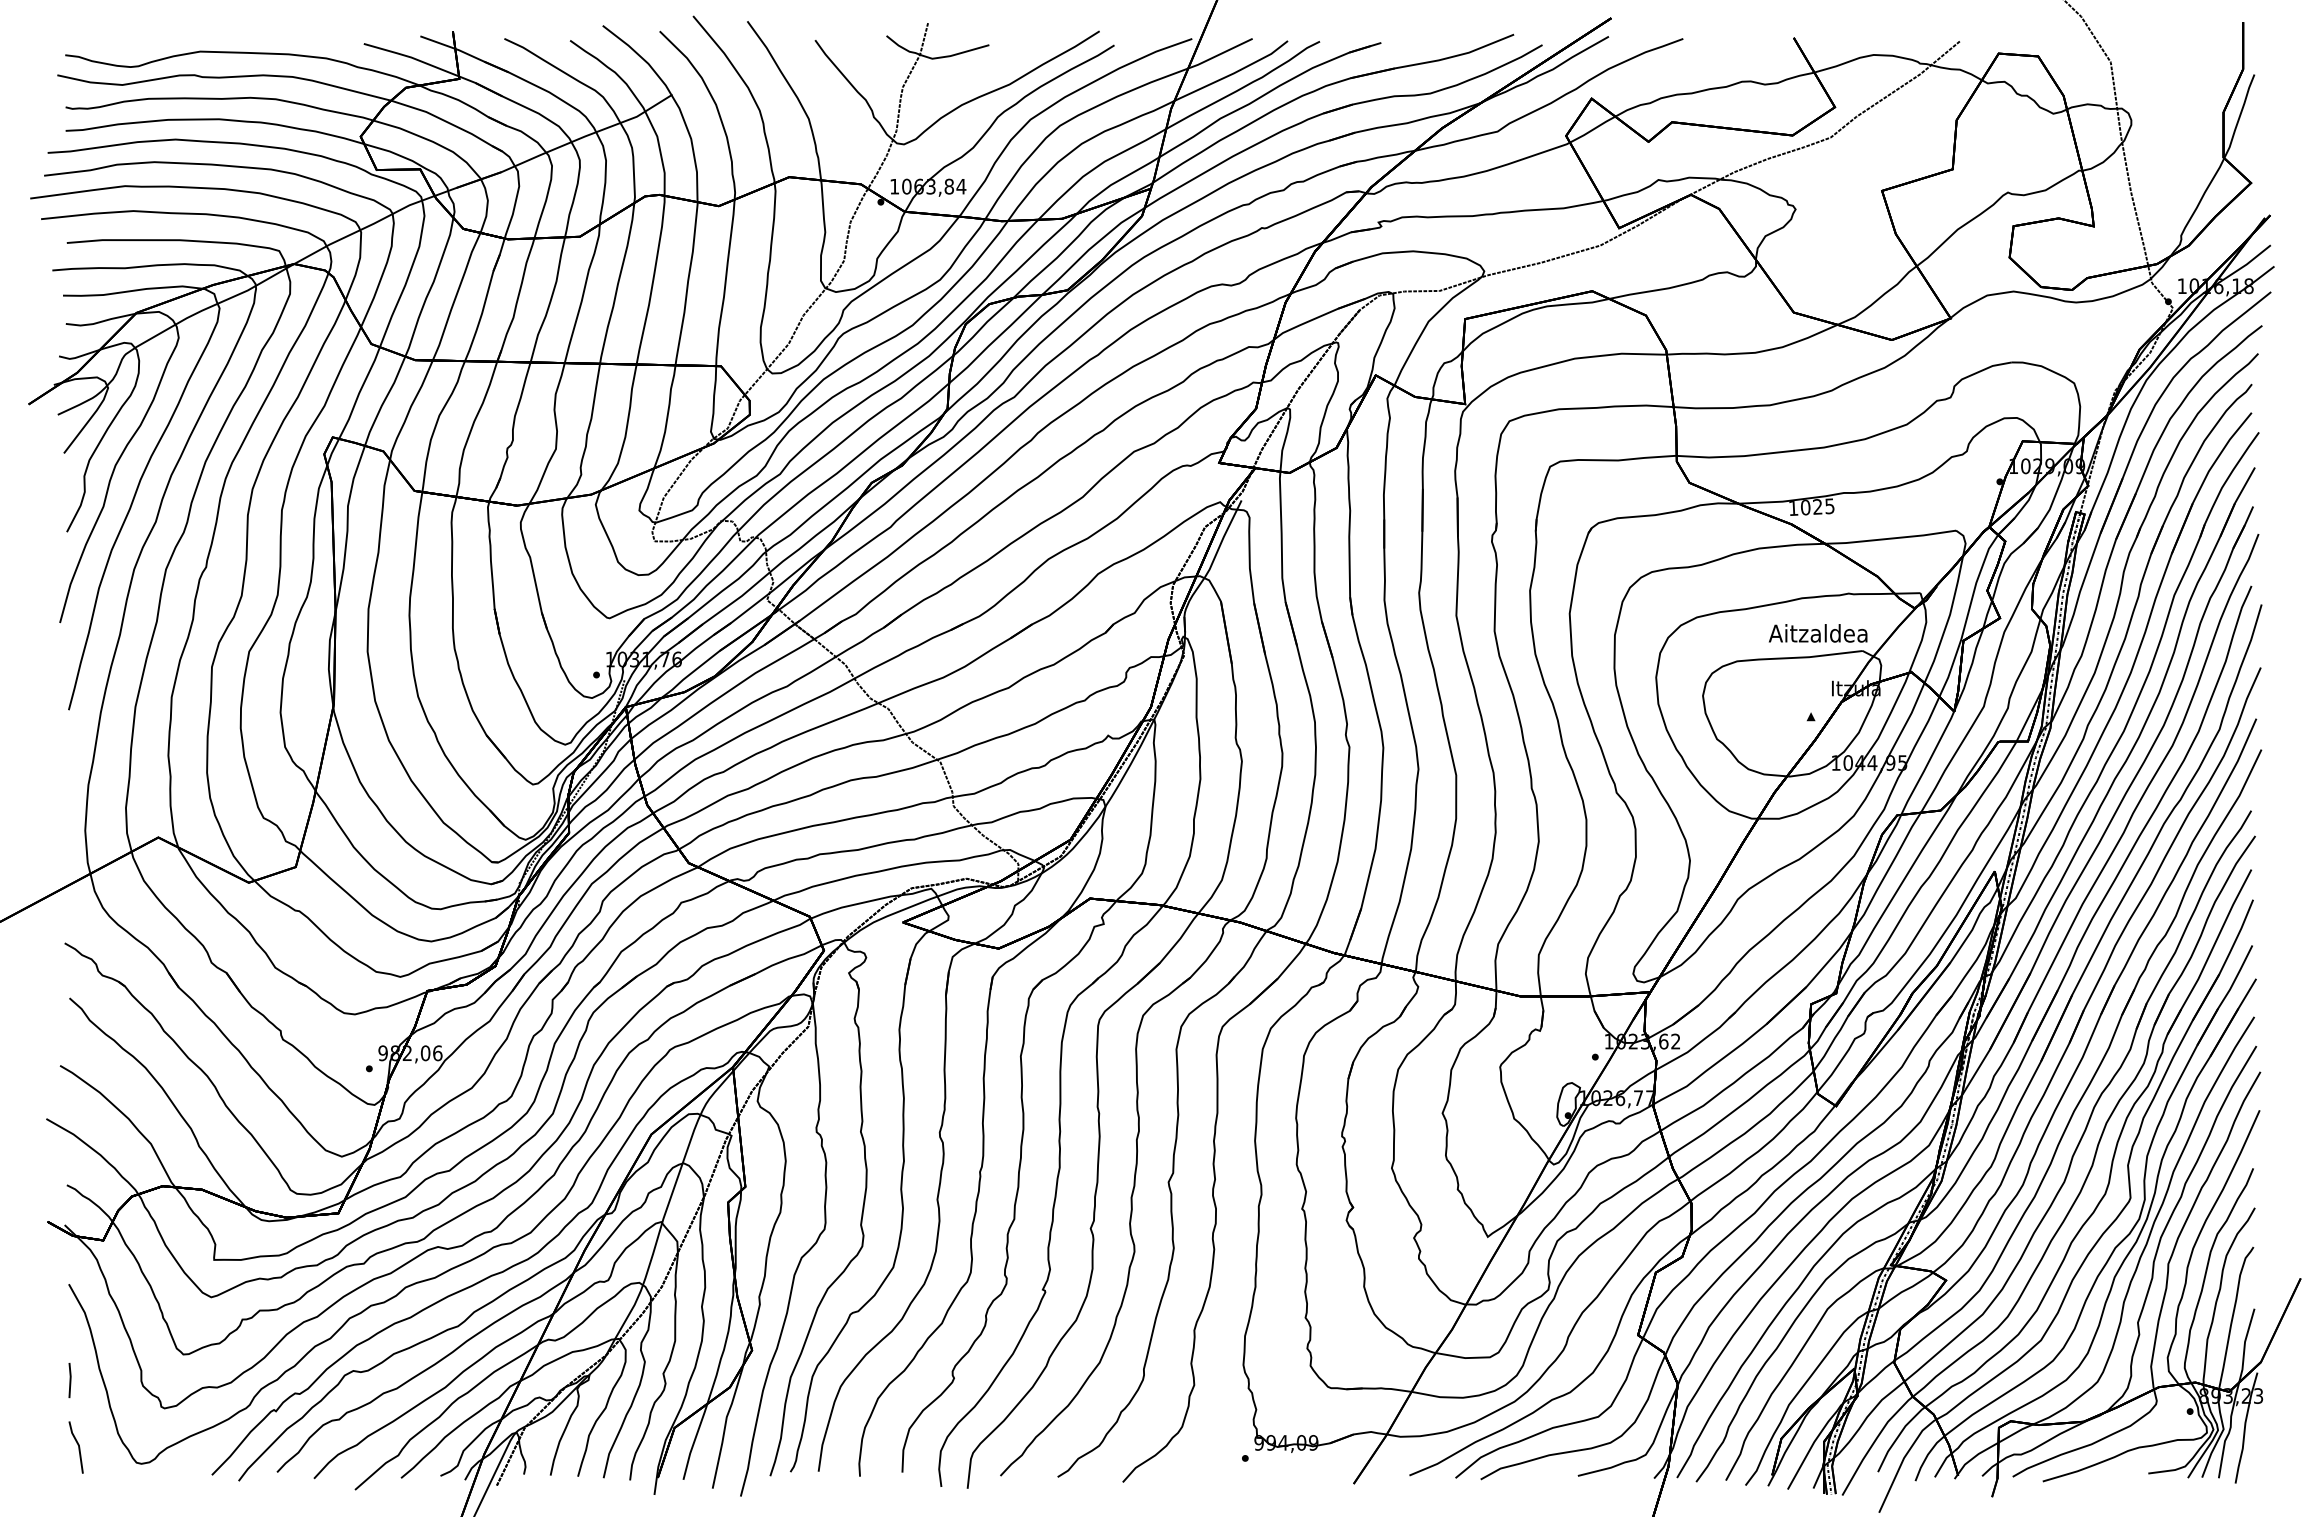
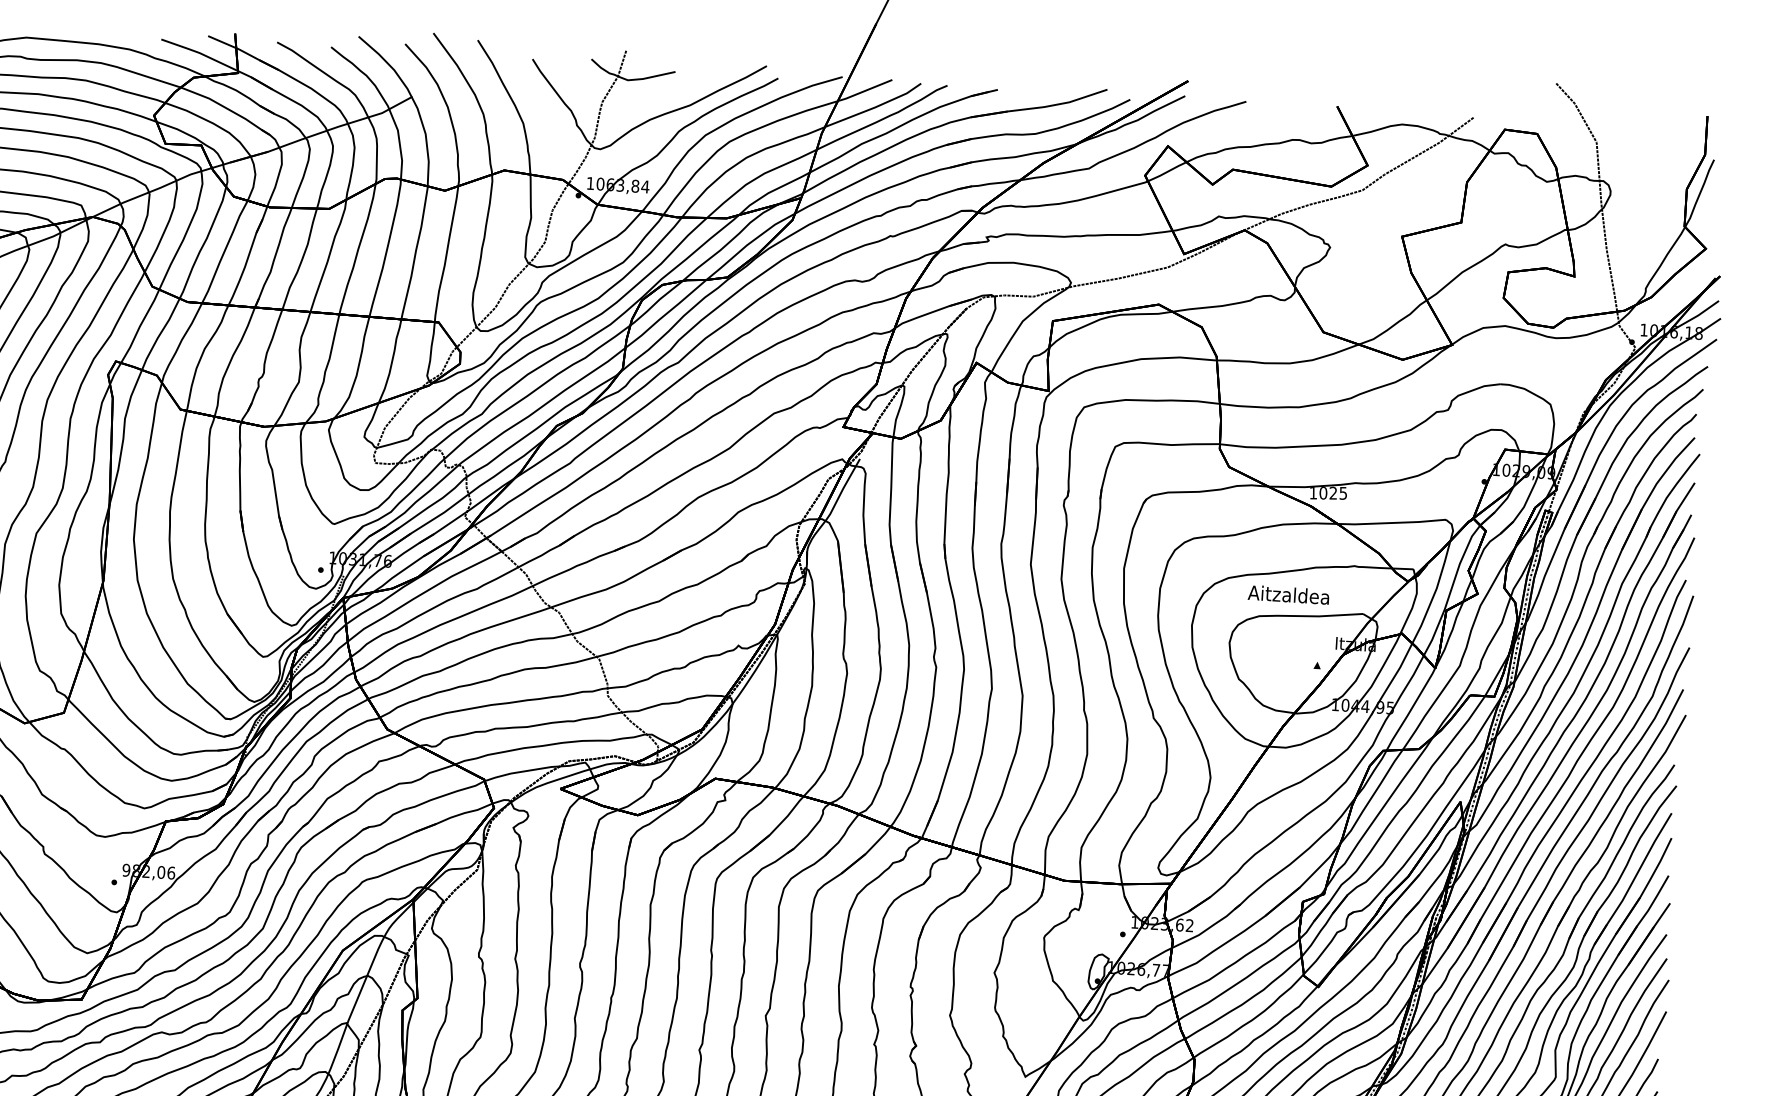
text: (1817, 633) -> (1288, 594), moved

